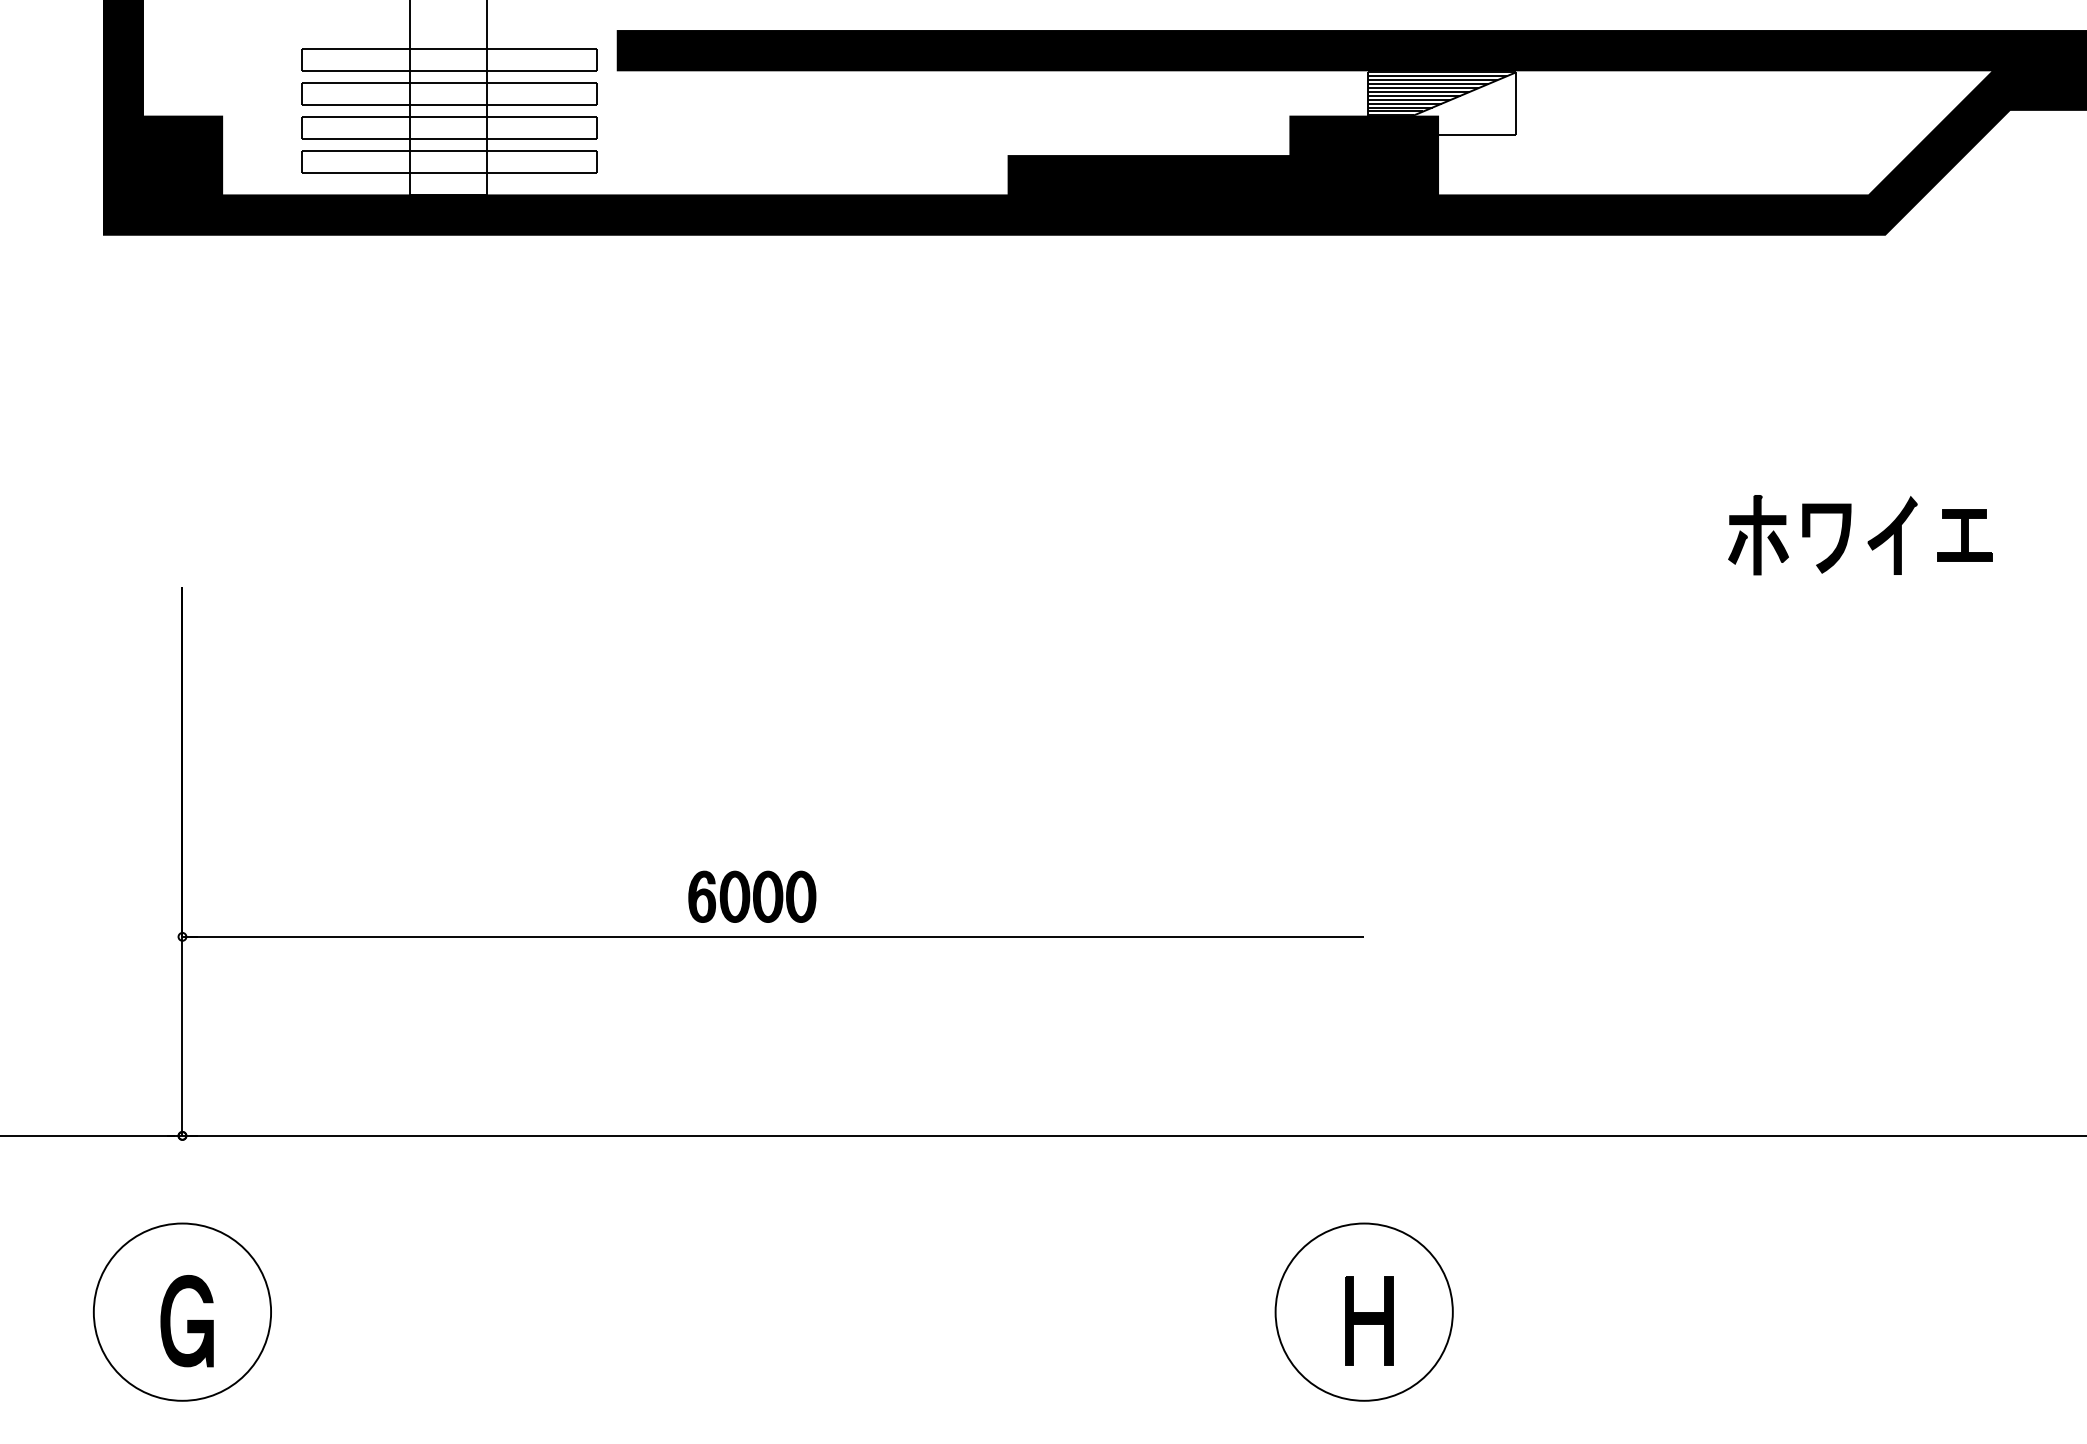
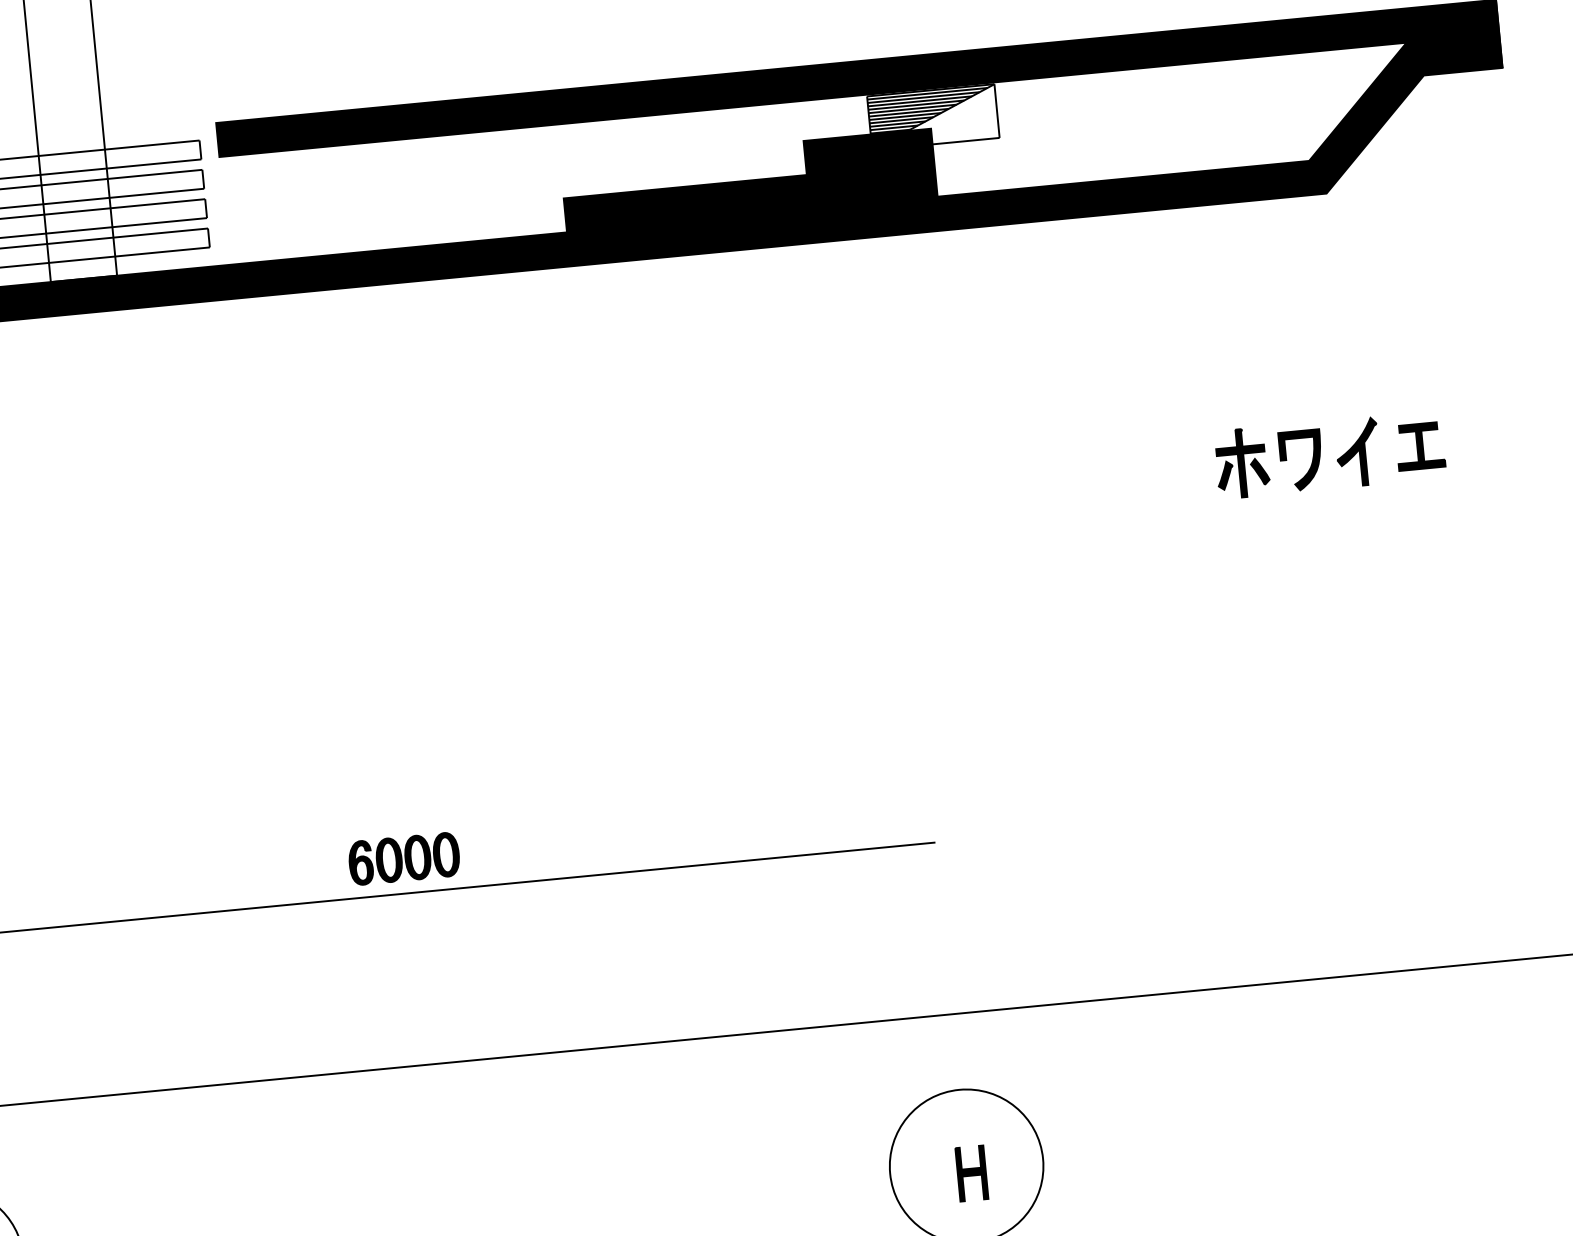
part: (1369, 1320) -> (971, 1173), size x0.7

